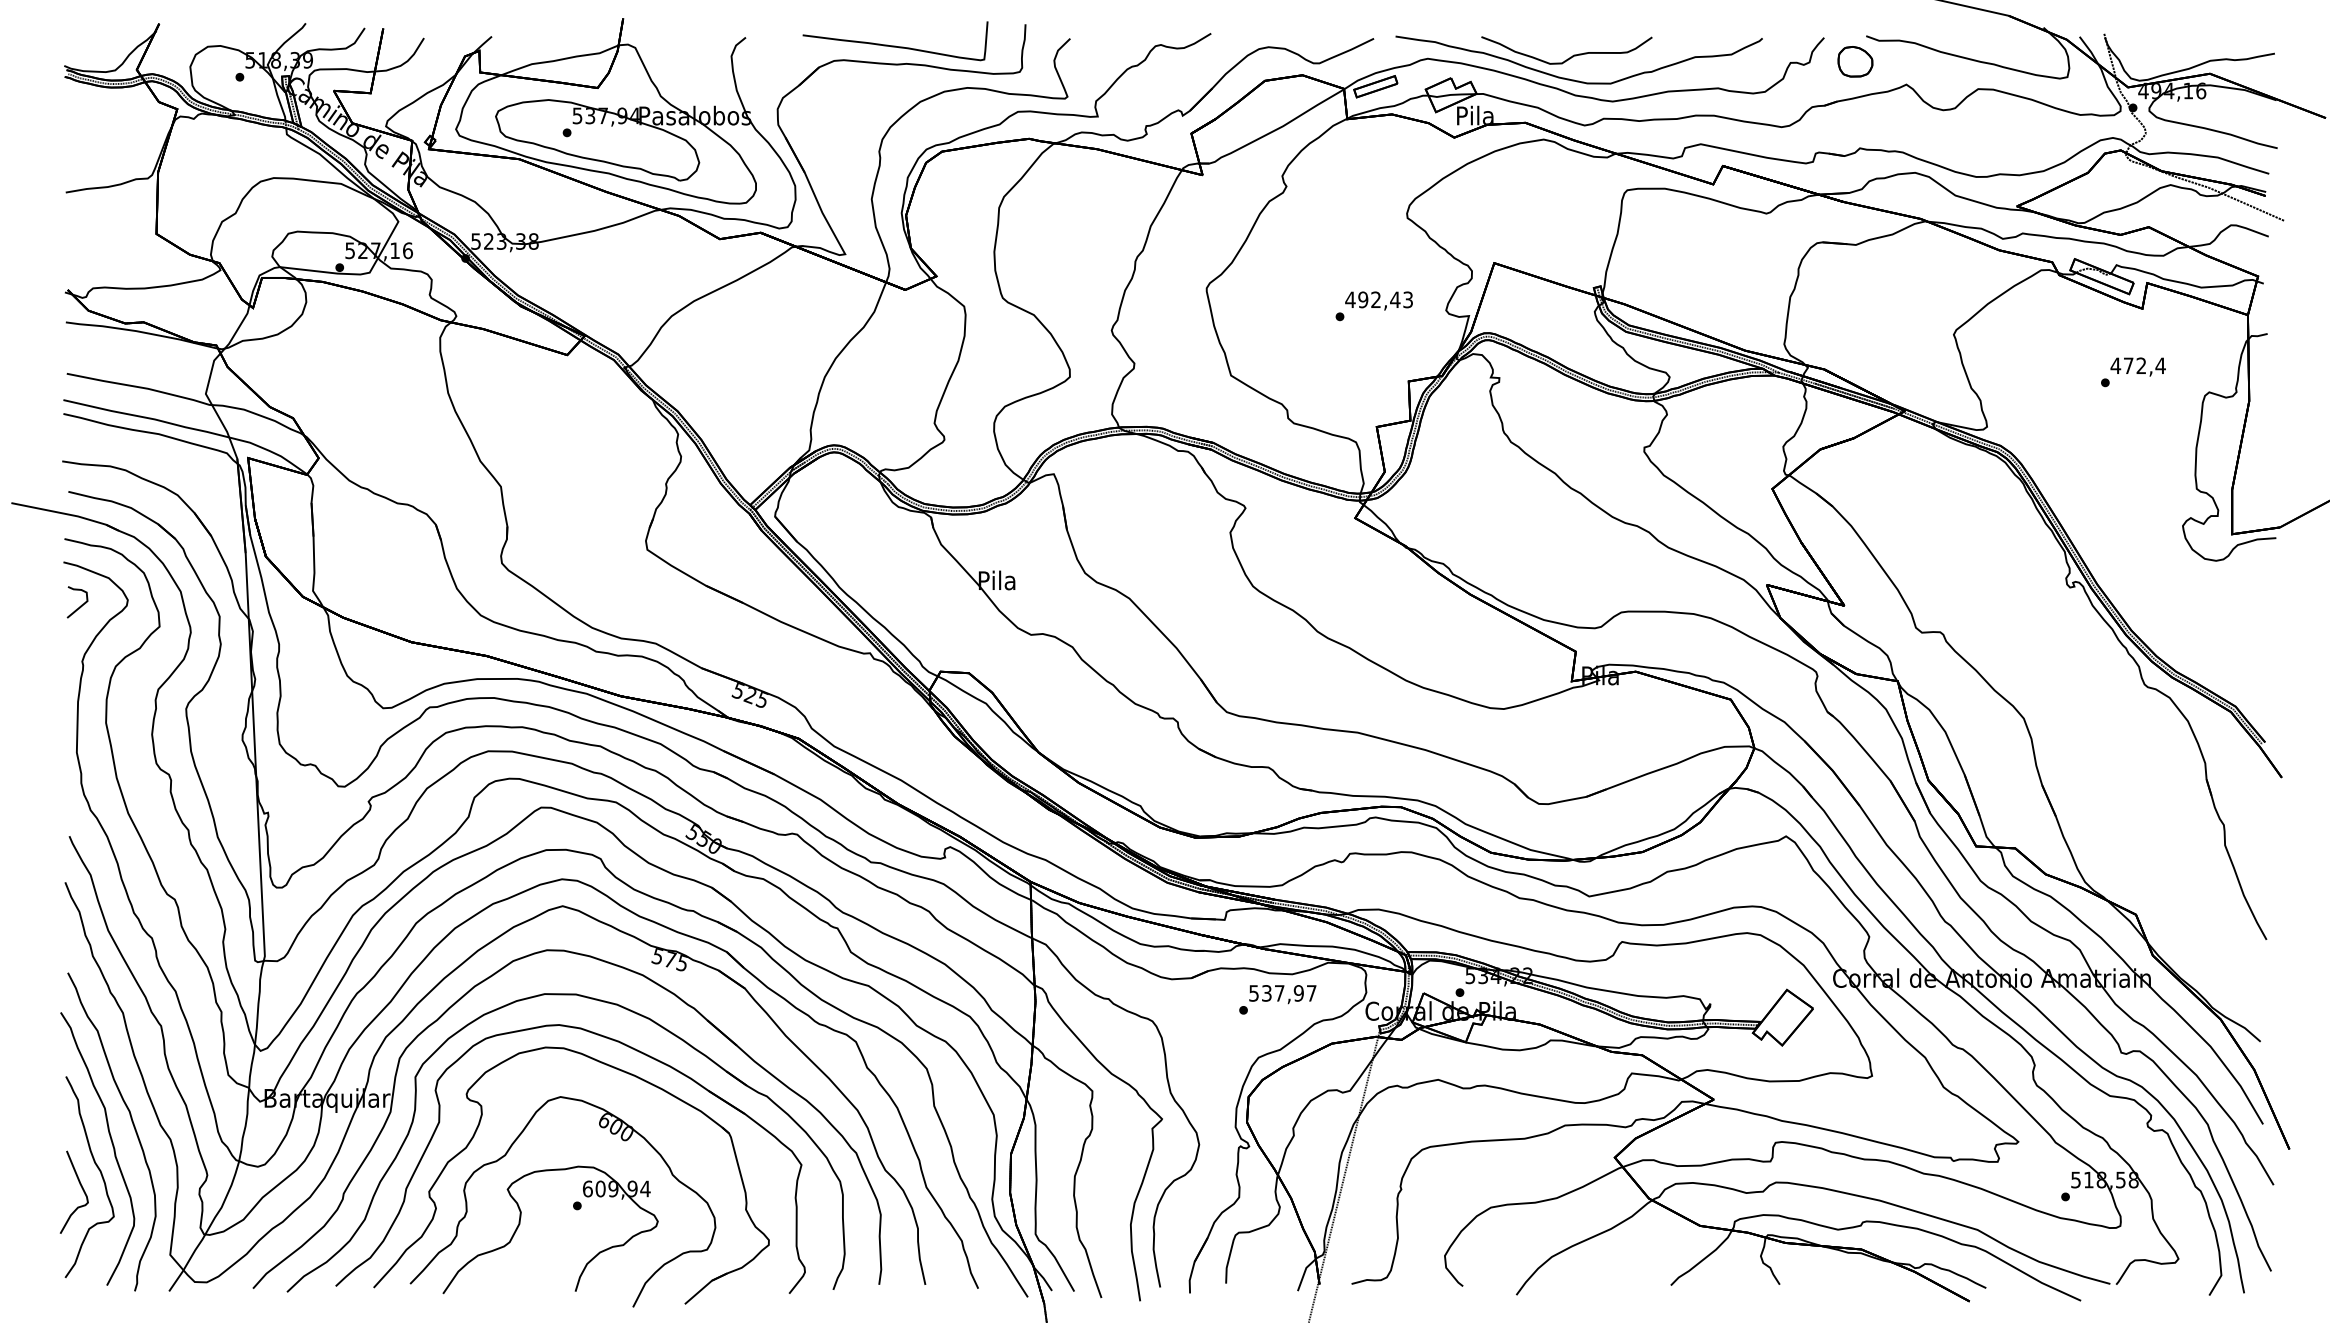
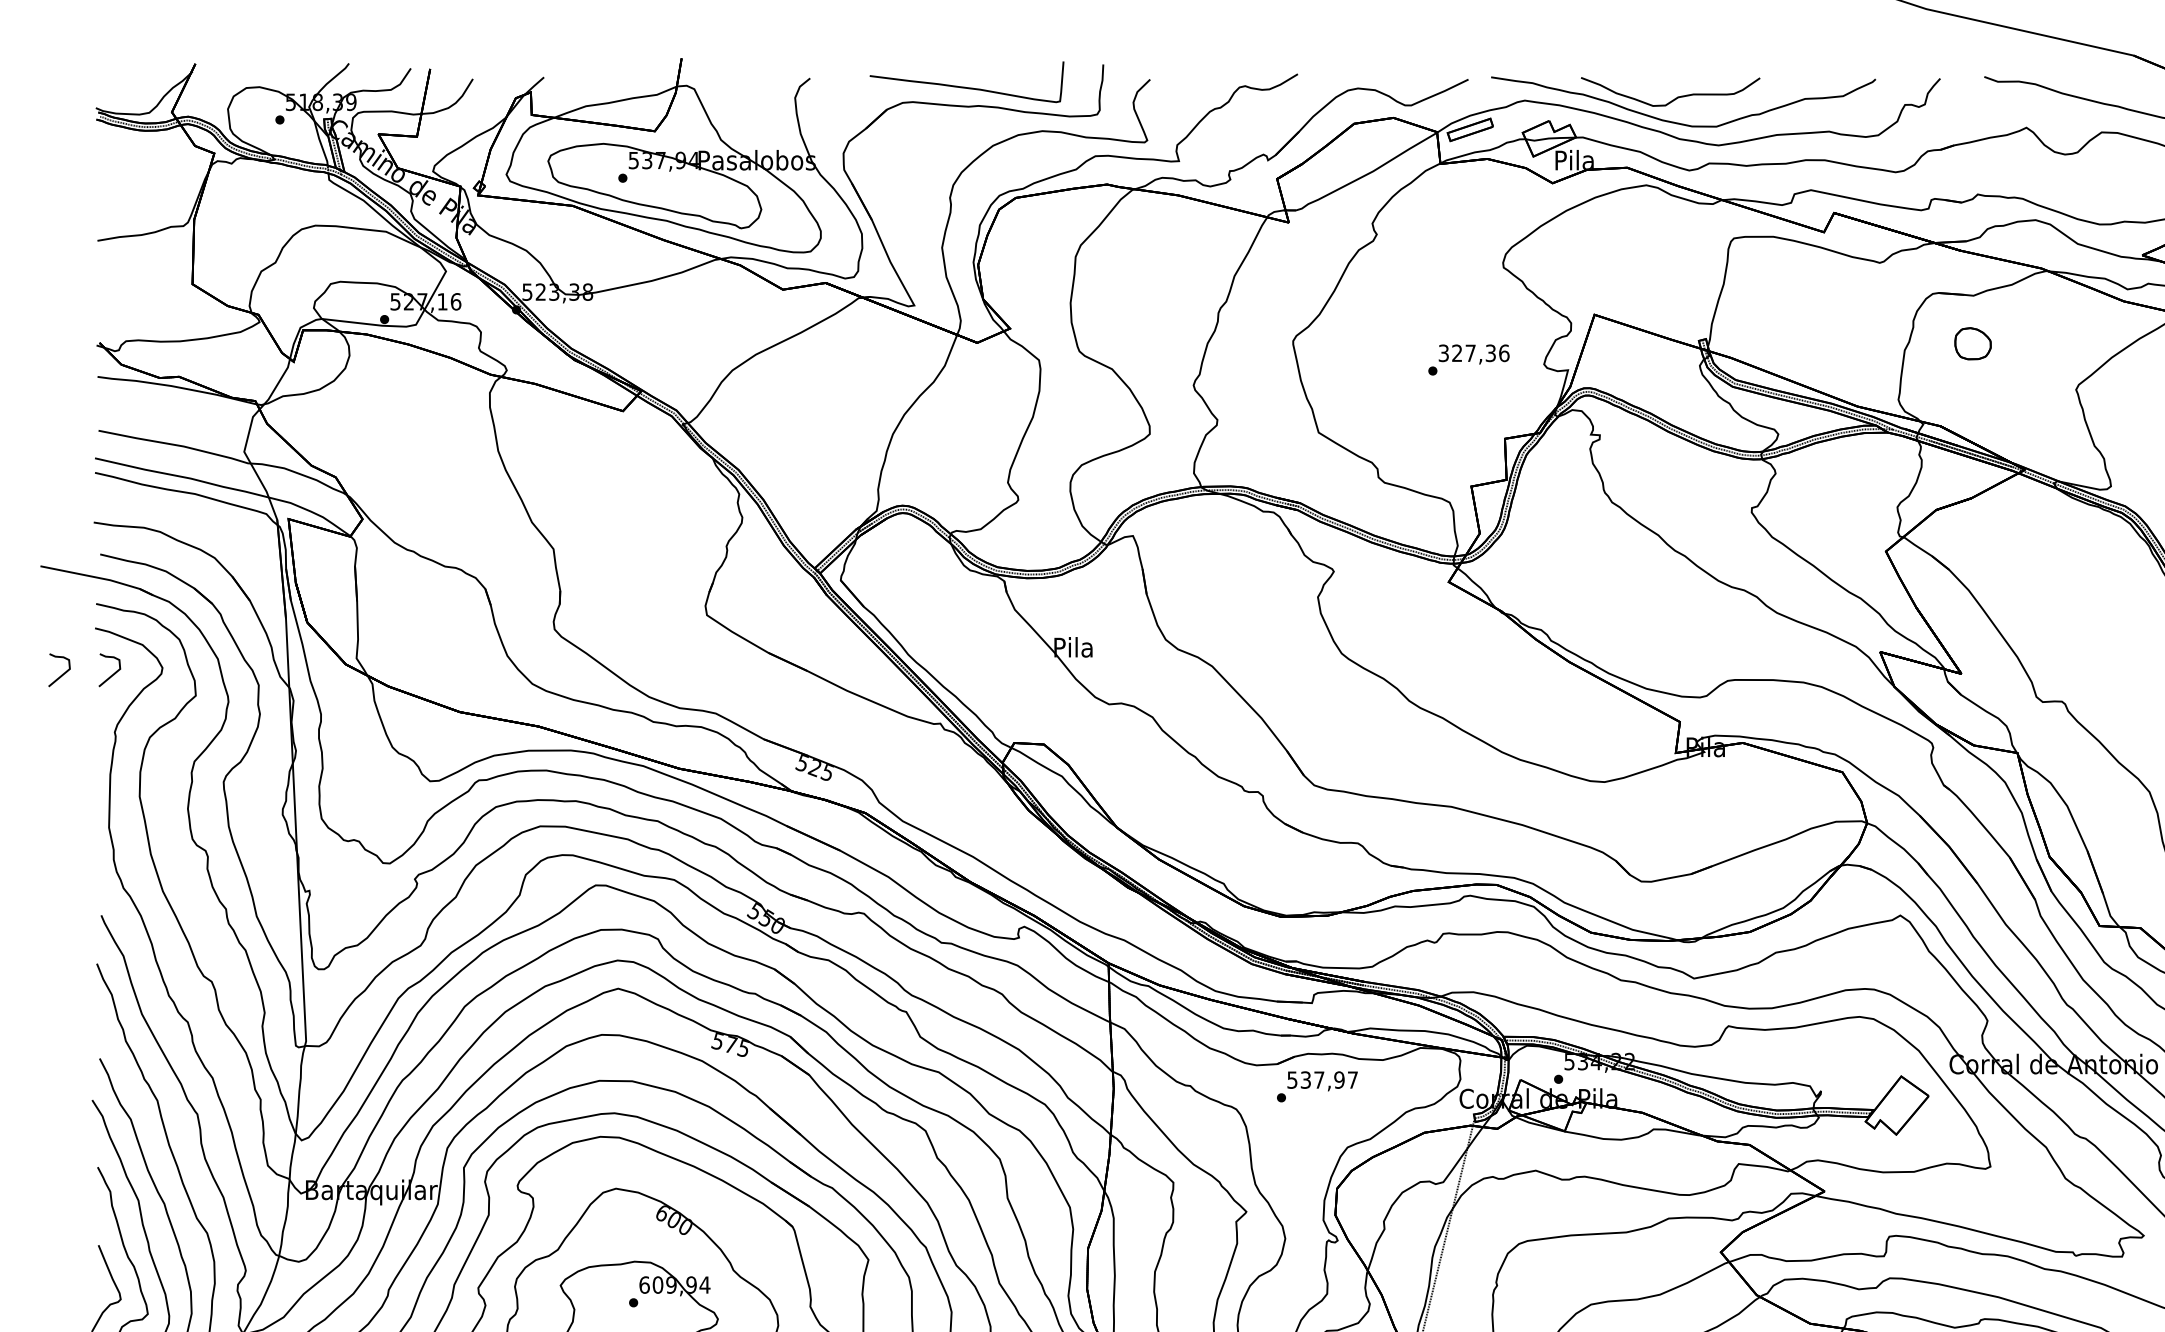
part: (1855, 61) -> (1973, 343), moved
text: (1379, 299) -> (1474, 352), 492,43 -> 327,36
curve: (32, 605) -> (62, 673), added
text: (1277, 999) -> (1317, 1086), moved

